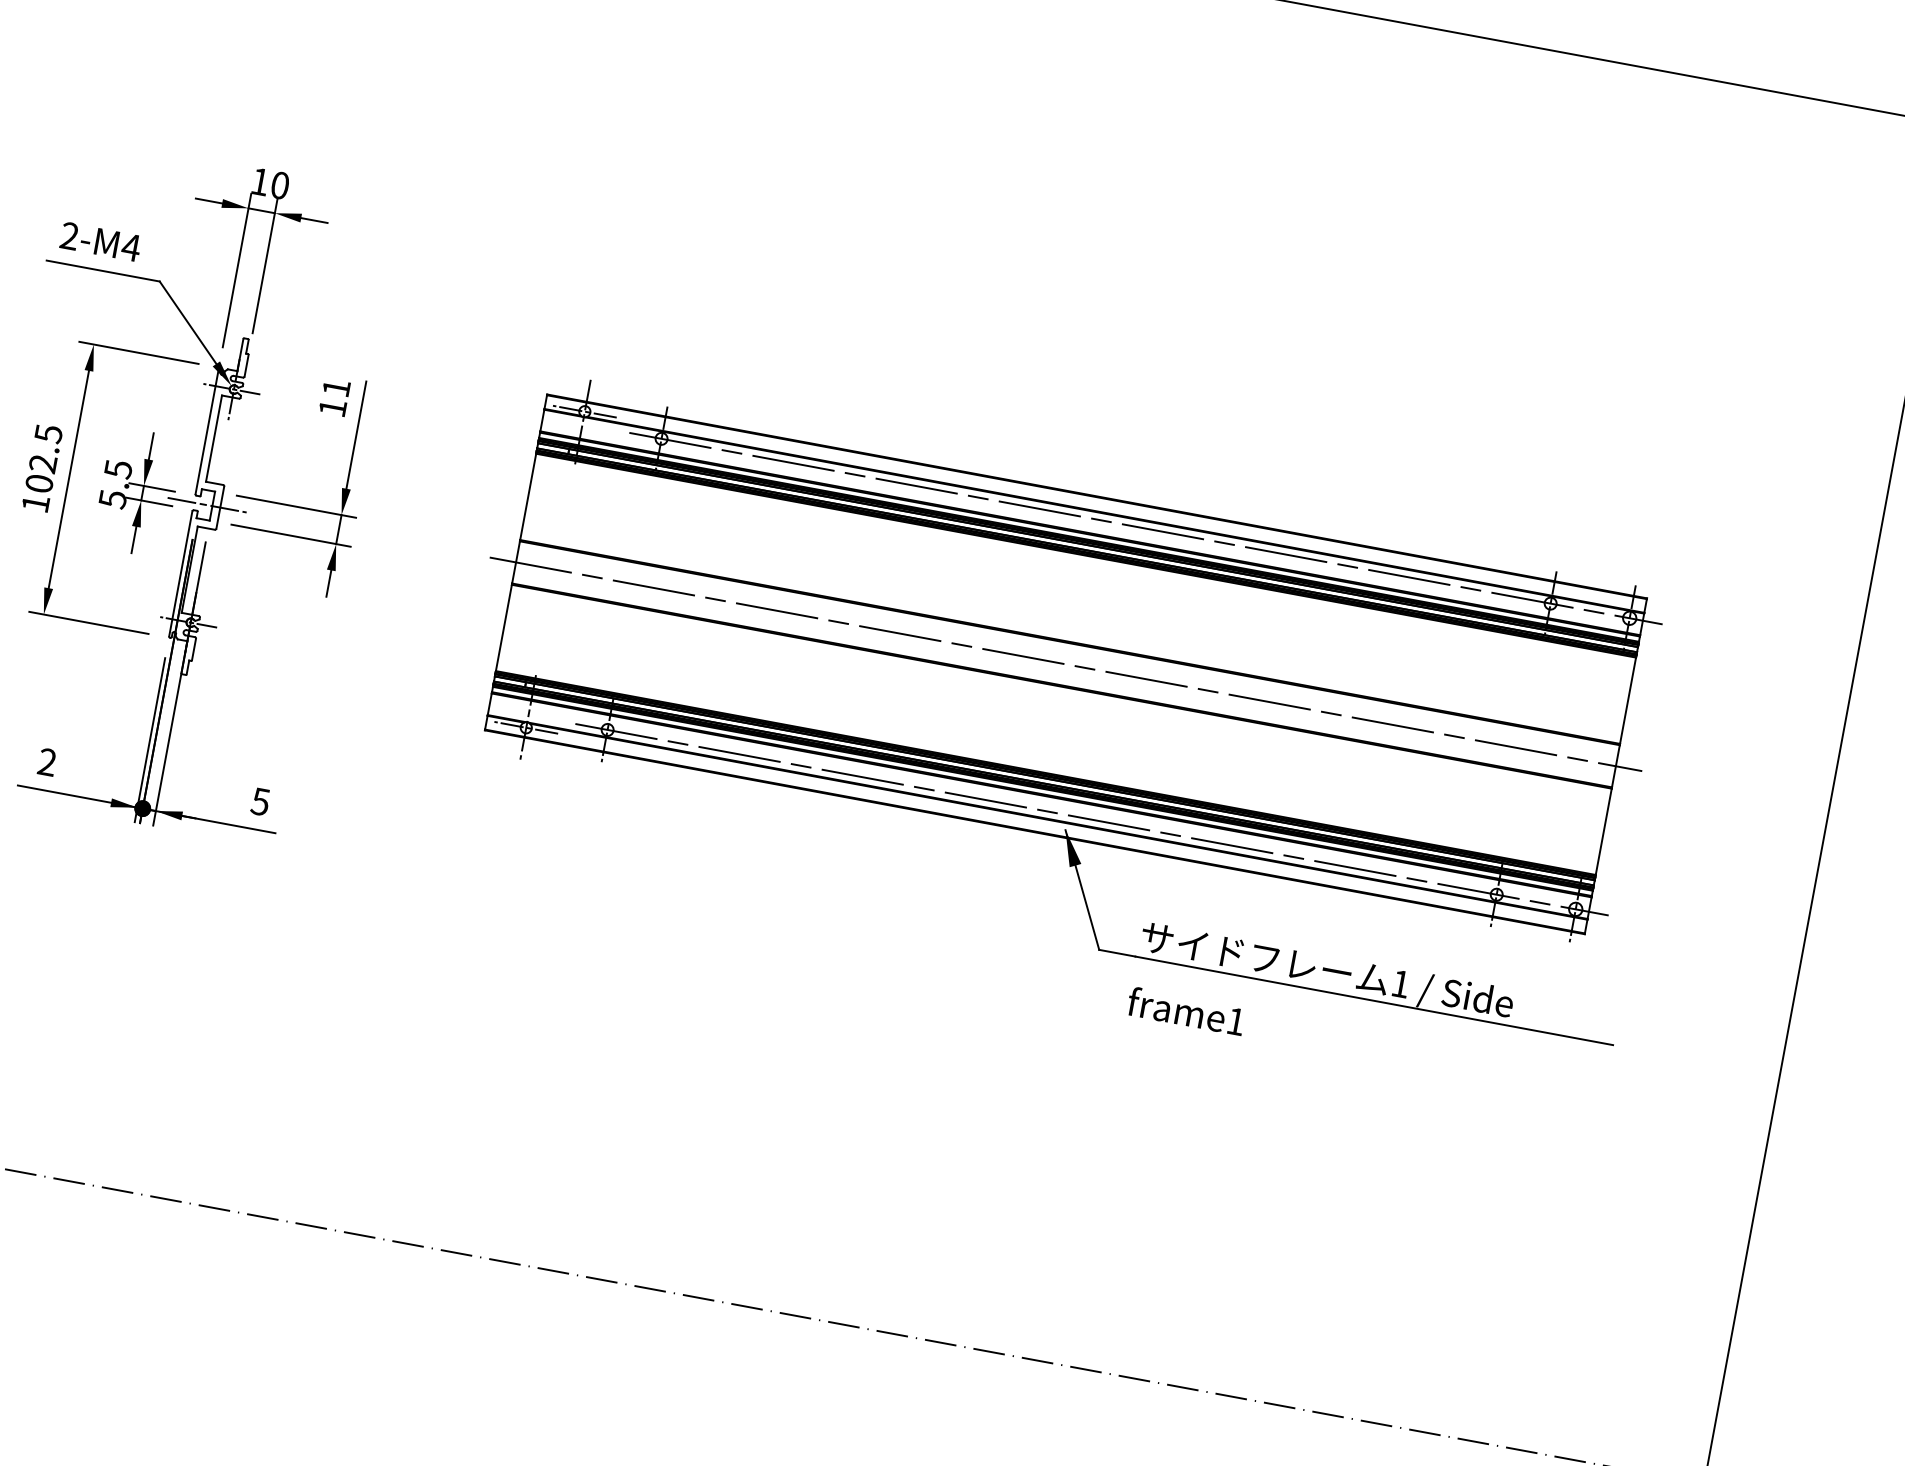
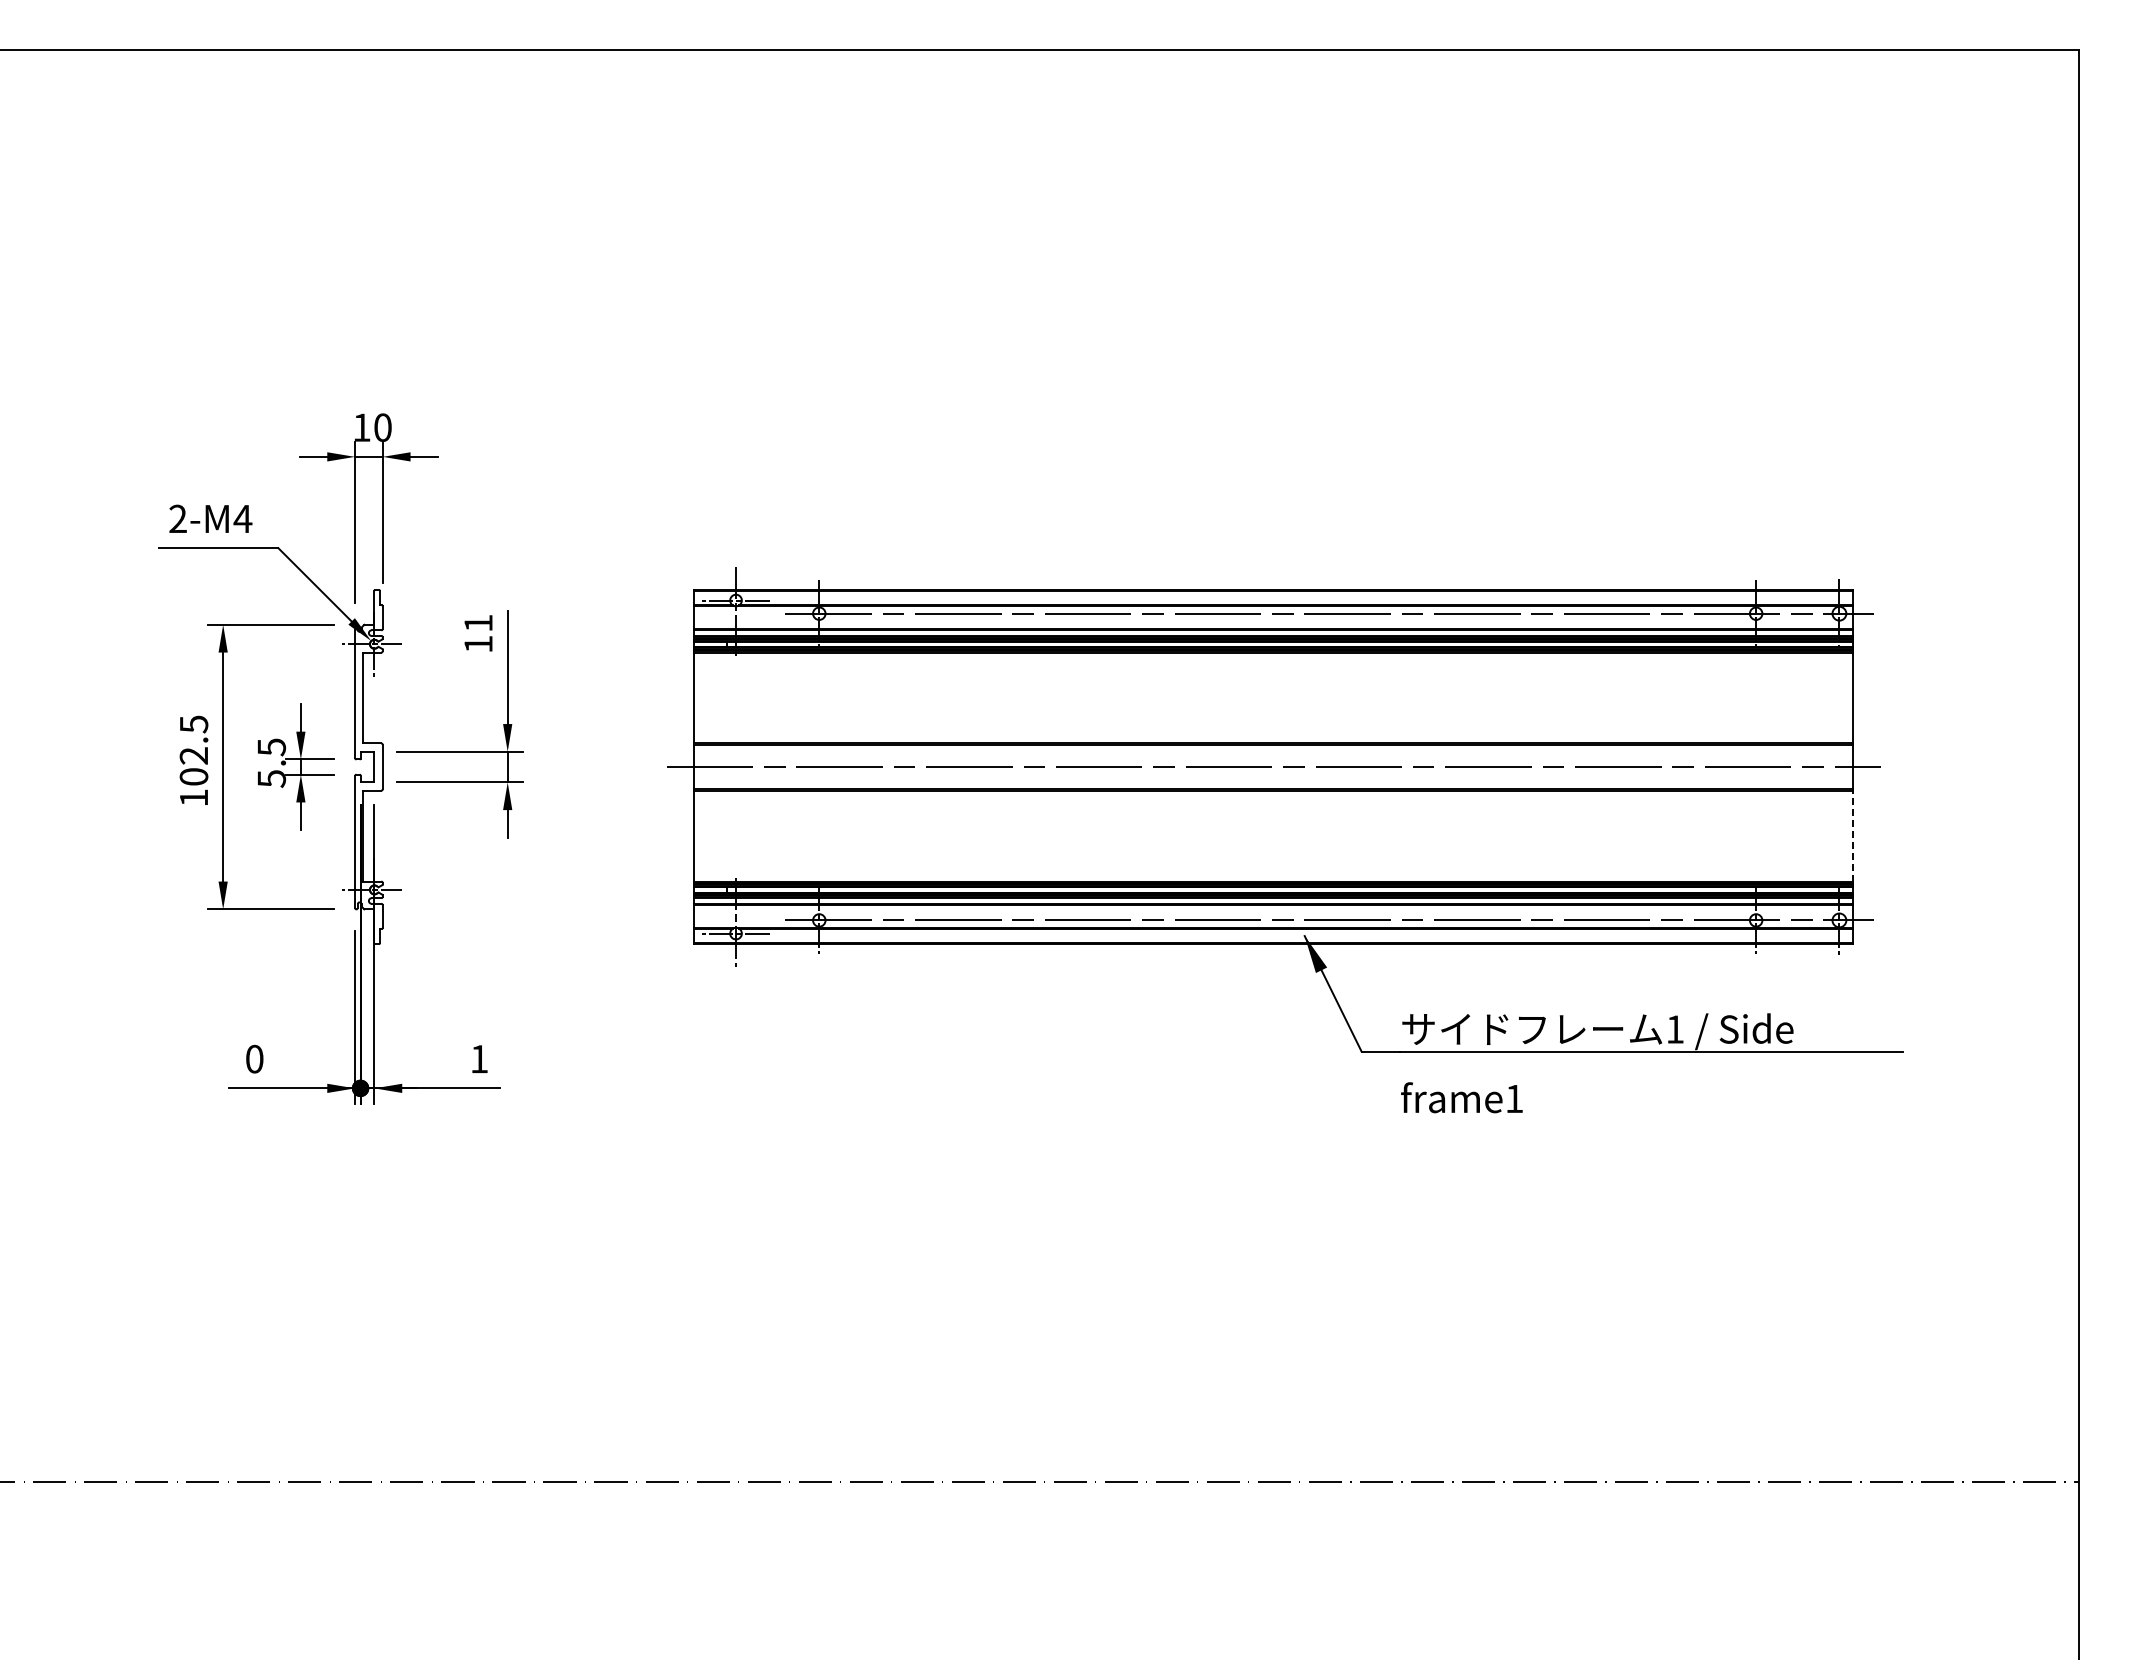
line: (206, 505) -> (368, 767), removed
text: (47, 762) -> (254, 1059), 2 -> 0
text: (259, 801) -> (478, 1059), 5 -> 1
line: (1604, 831) -> (1853, 835), solid -> dashed

